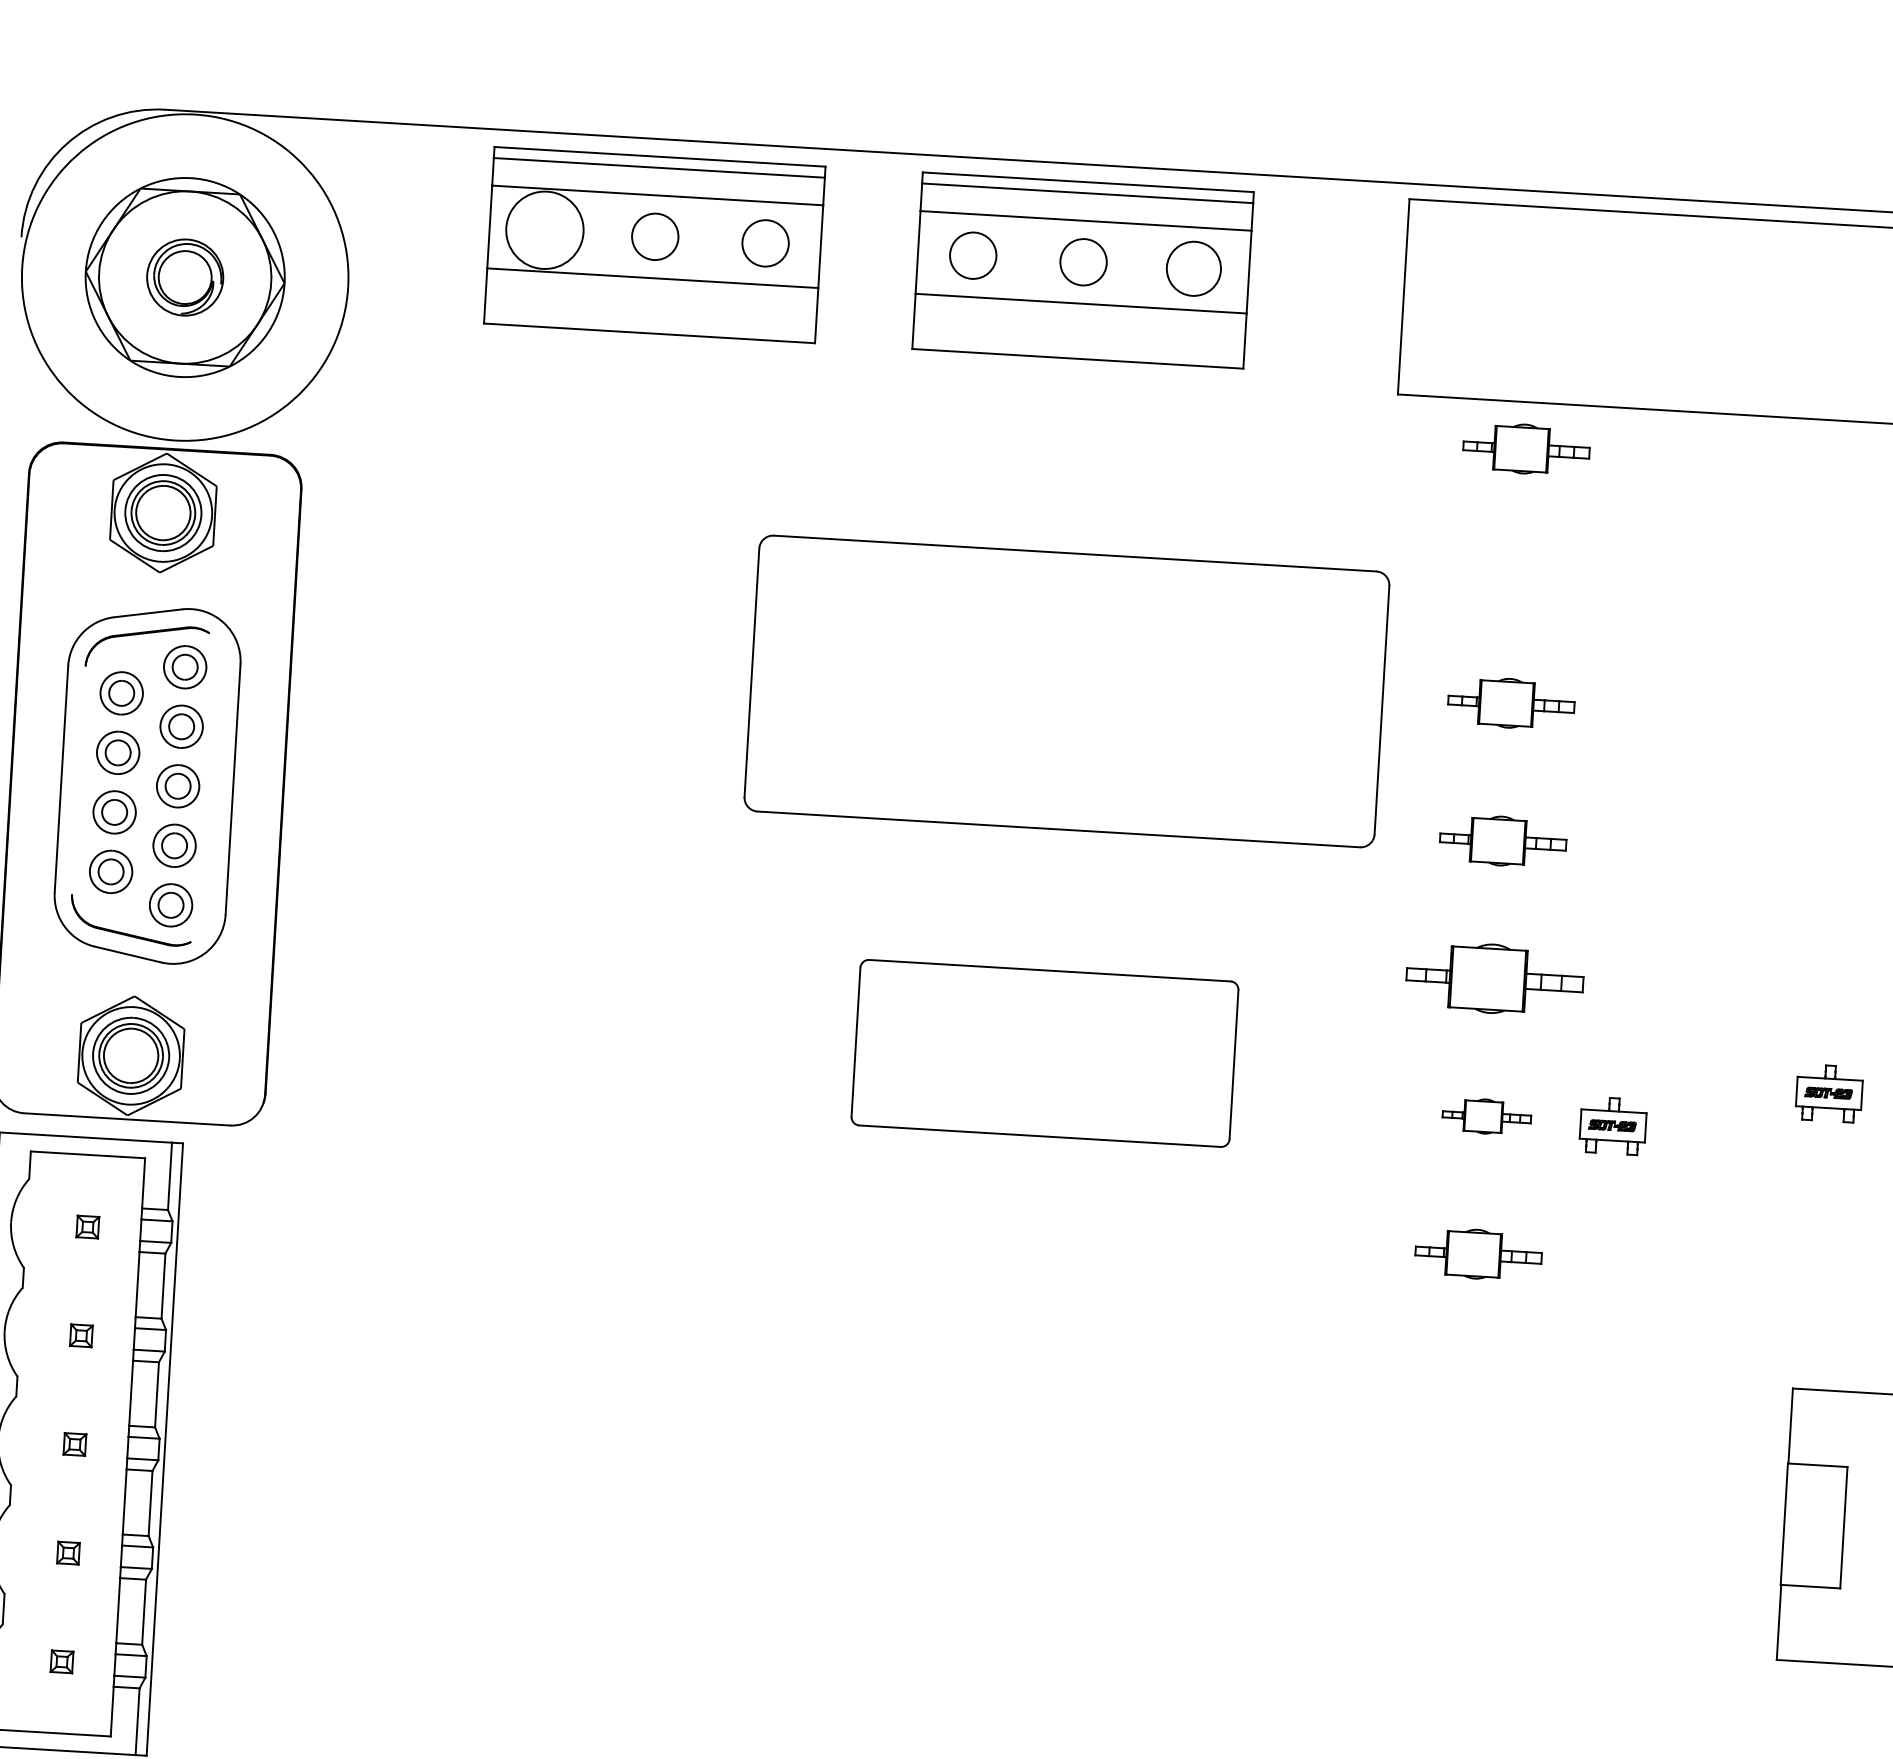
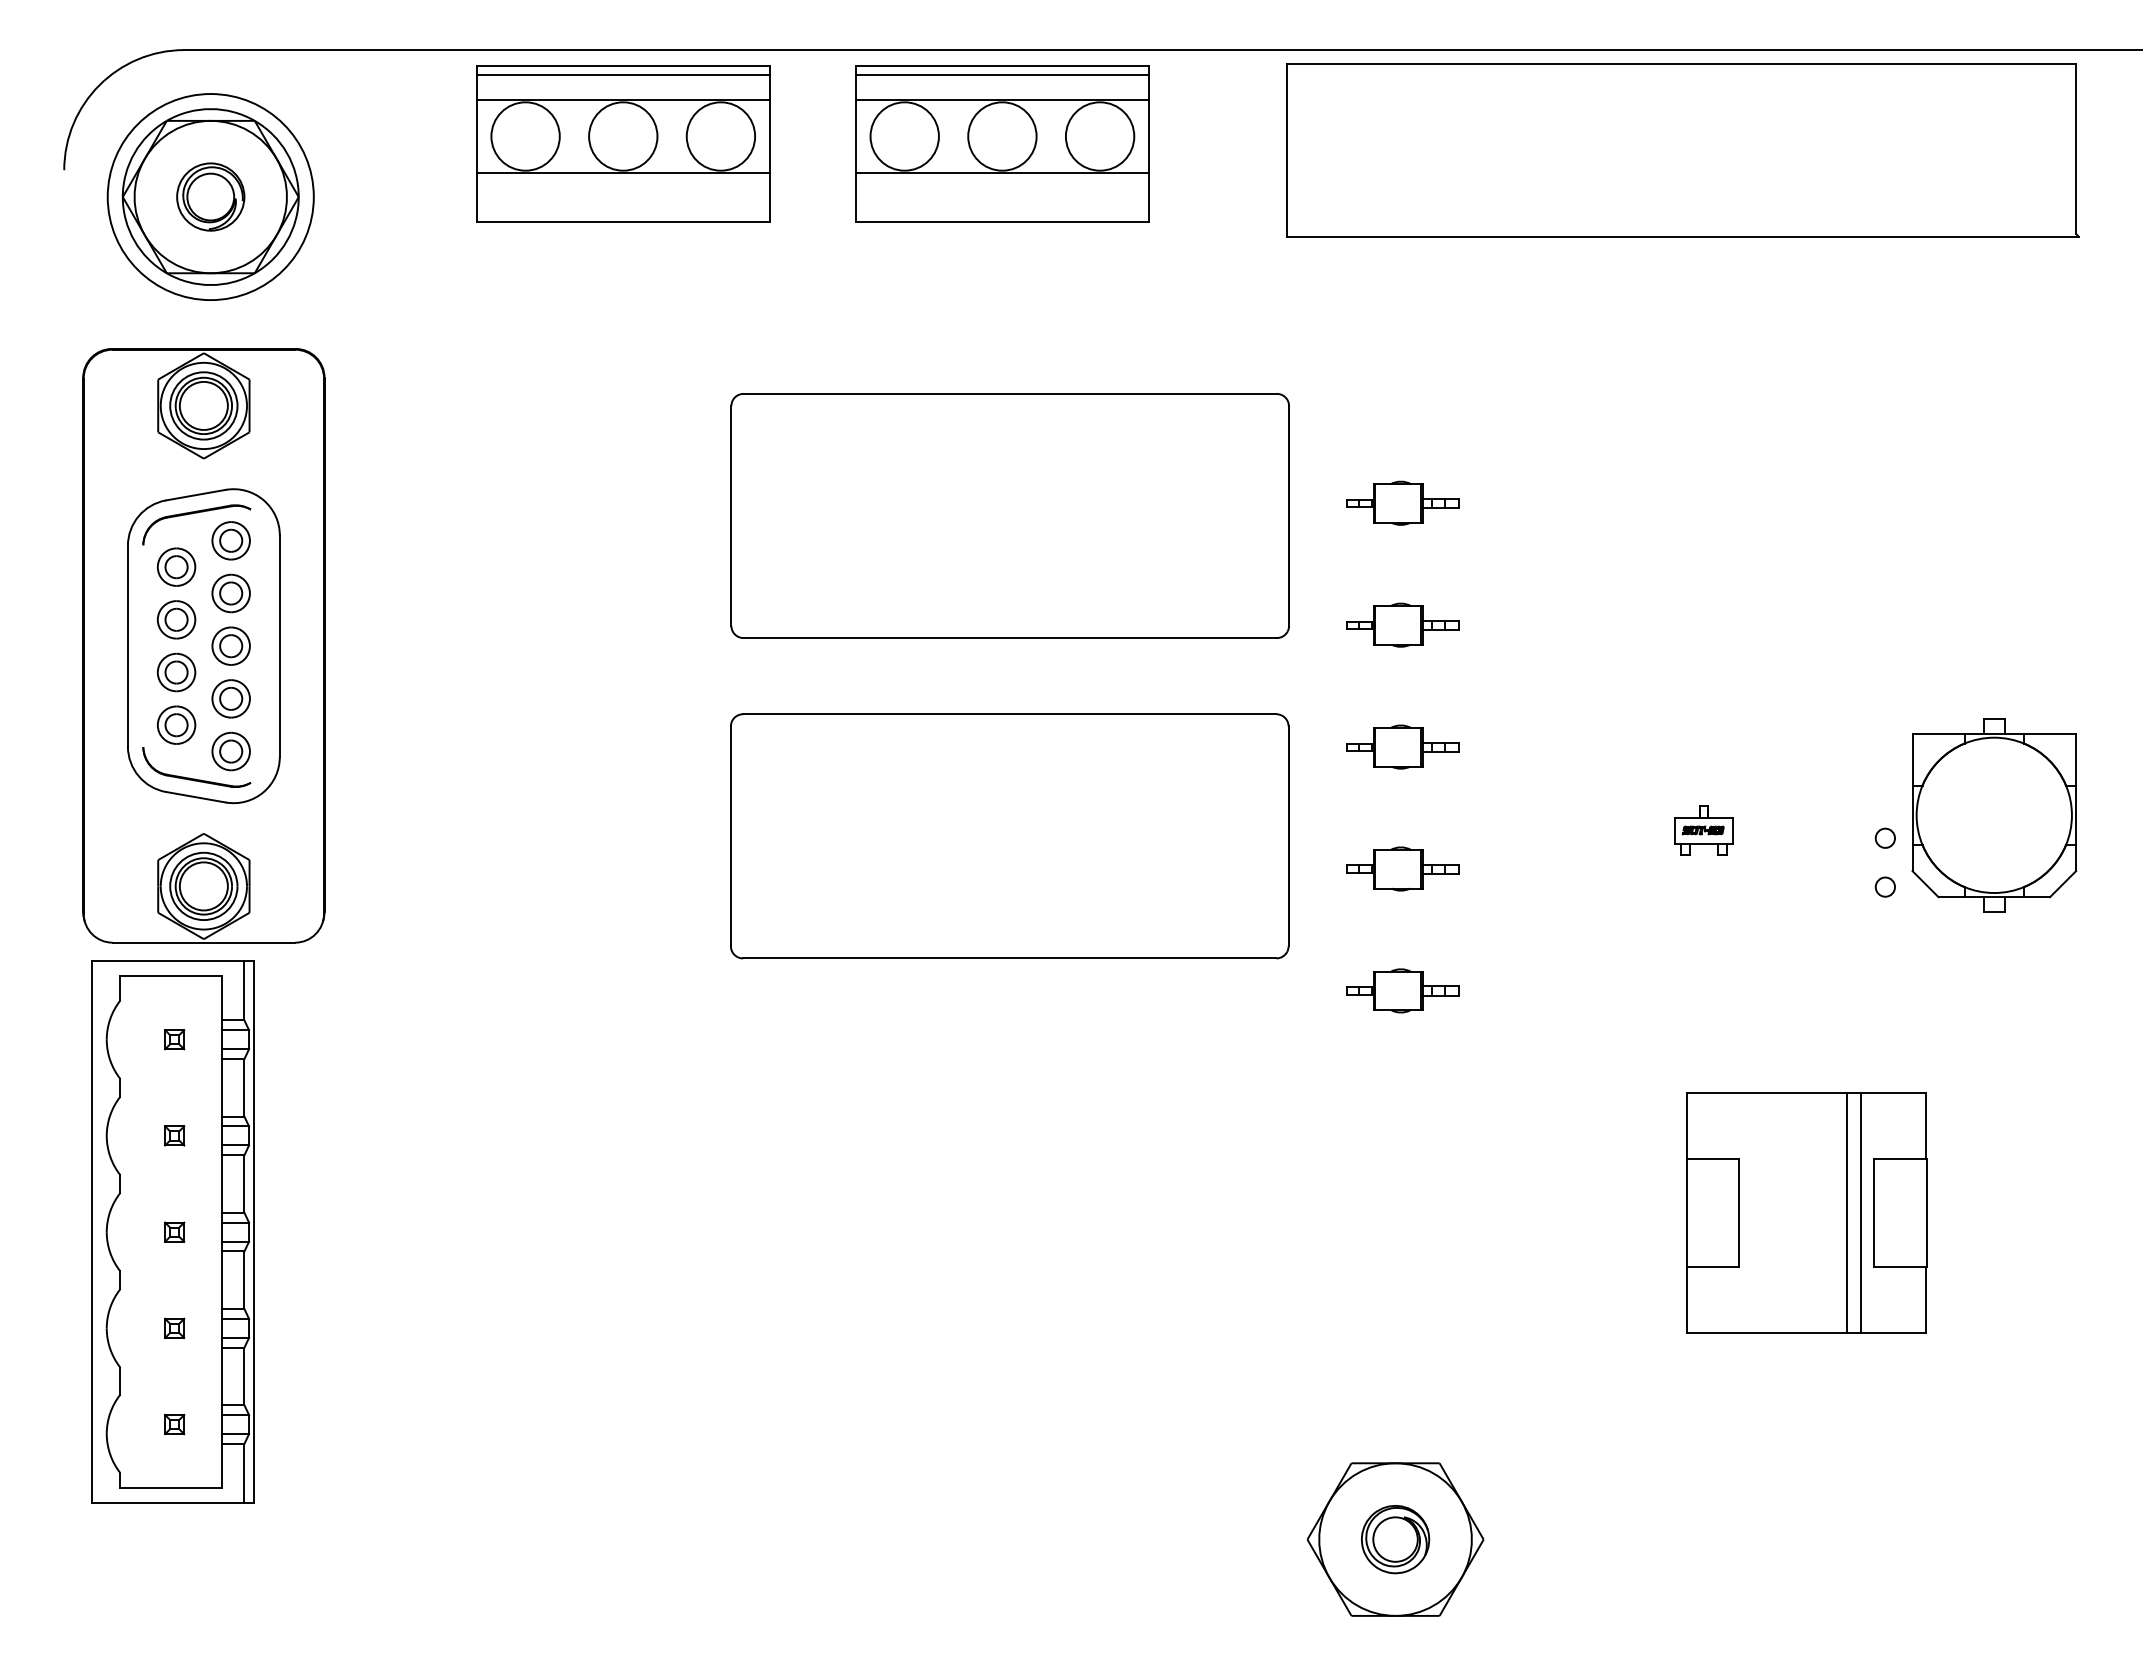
circle: (655, 236) -> (623, 136), size x1.67
circle: (765, 243) -> (720, 136), size x1.67
circle: (972, 255) -> (904, 136), size x1.67
circle: (1083, 262) -> (1002, 136), size x1.67
circle: (1193, 268) -> (1099, 136), size x1.43
circle: (184, 278) -> (210, 197), size x0.71
part: (1526, 448) -> (1402, 277), removed
part: (1494, 978) -> (1402, 746), size x0.71
part: (1044, 1053) -> (1009, 836), size x1.67
part: (1486, 1116) -> (1402, 868), size x1.43
part: (1612, 1125) -> (1514, 870), removed

